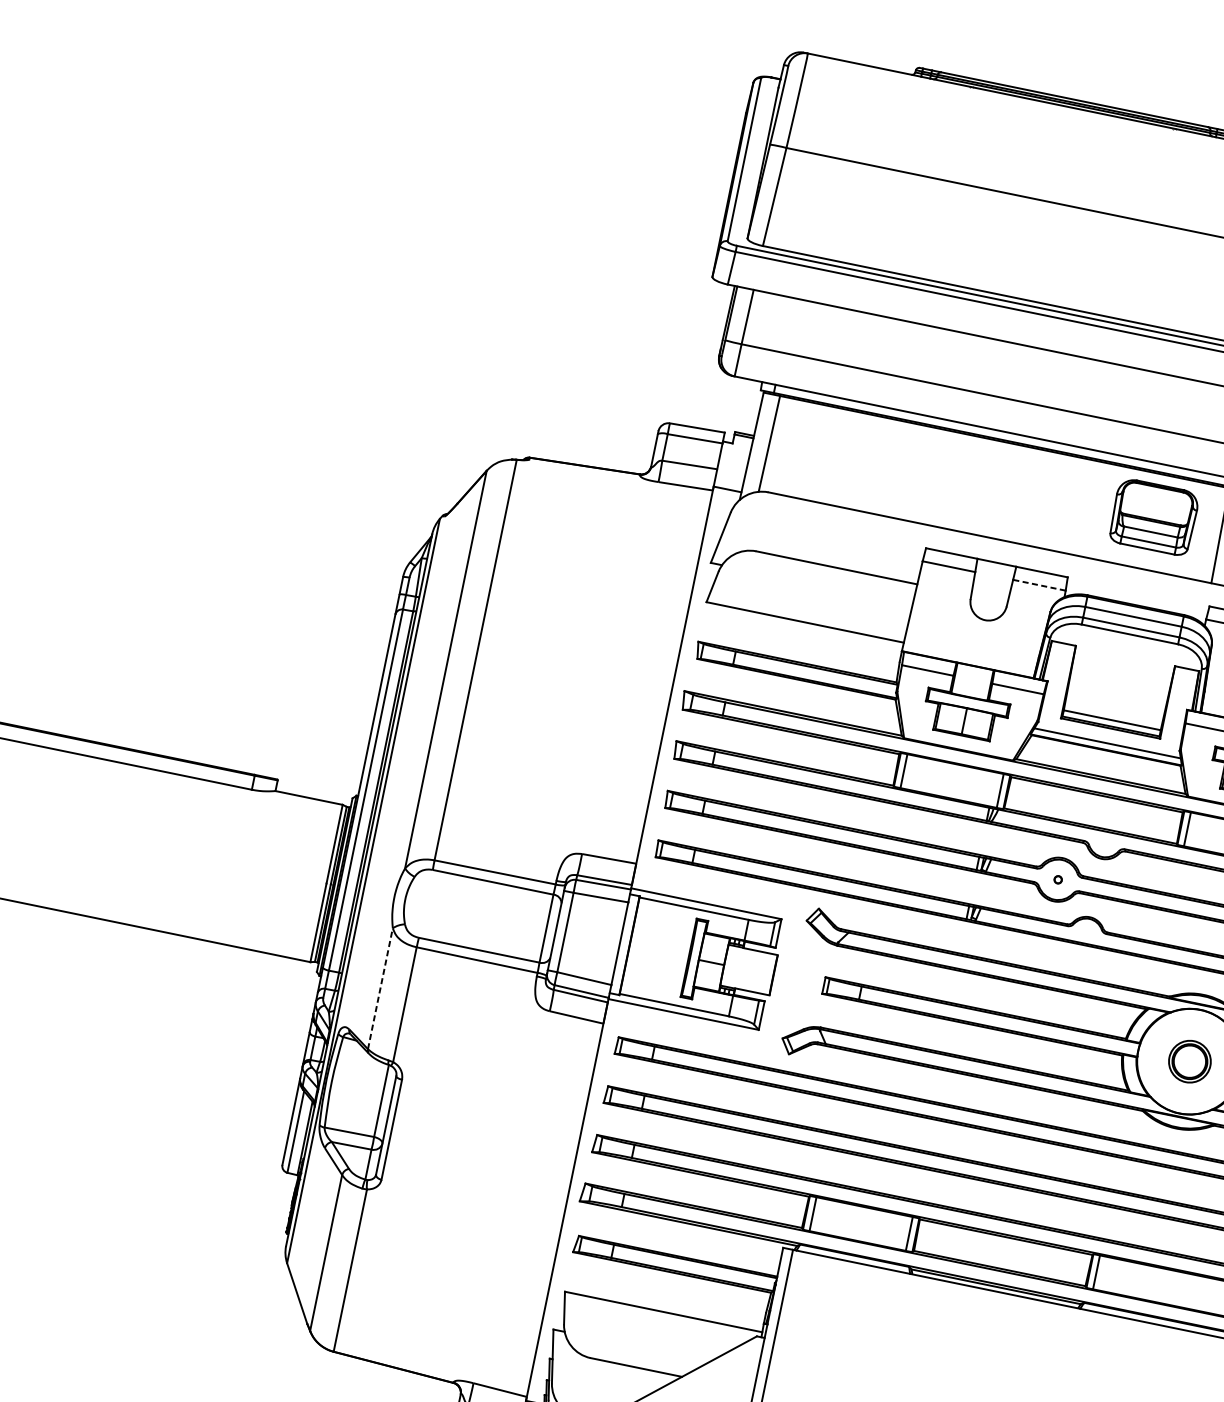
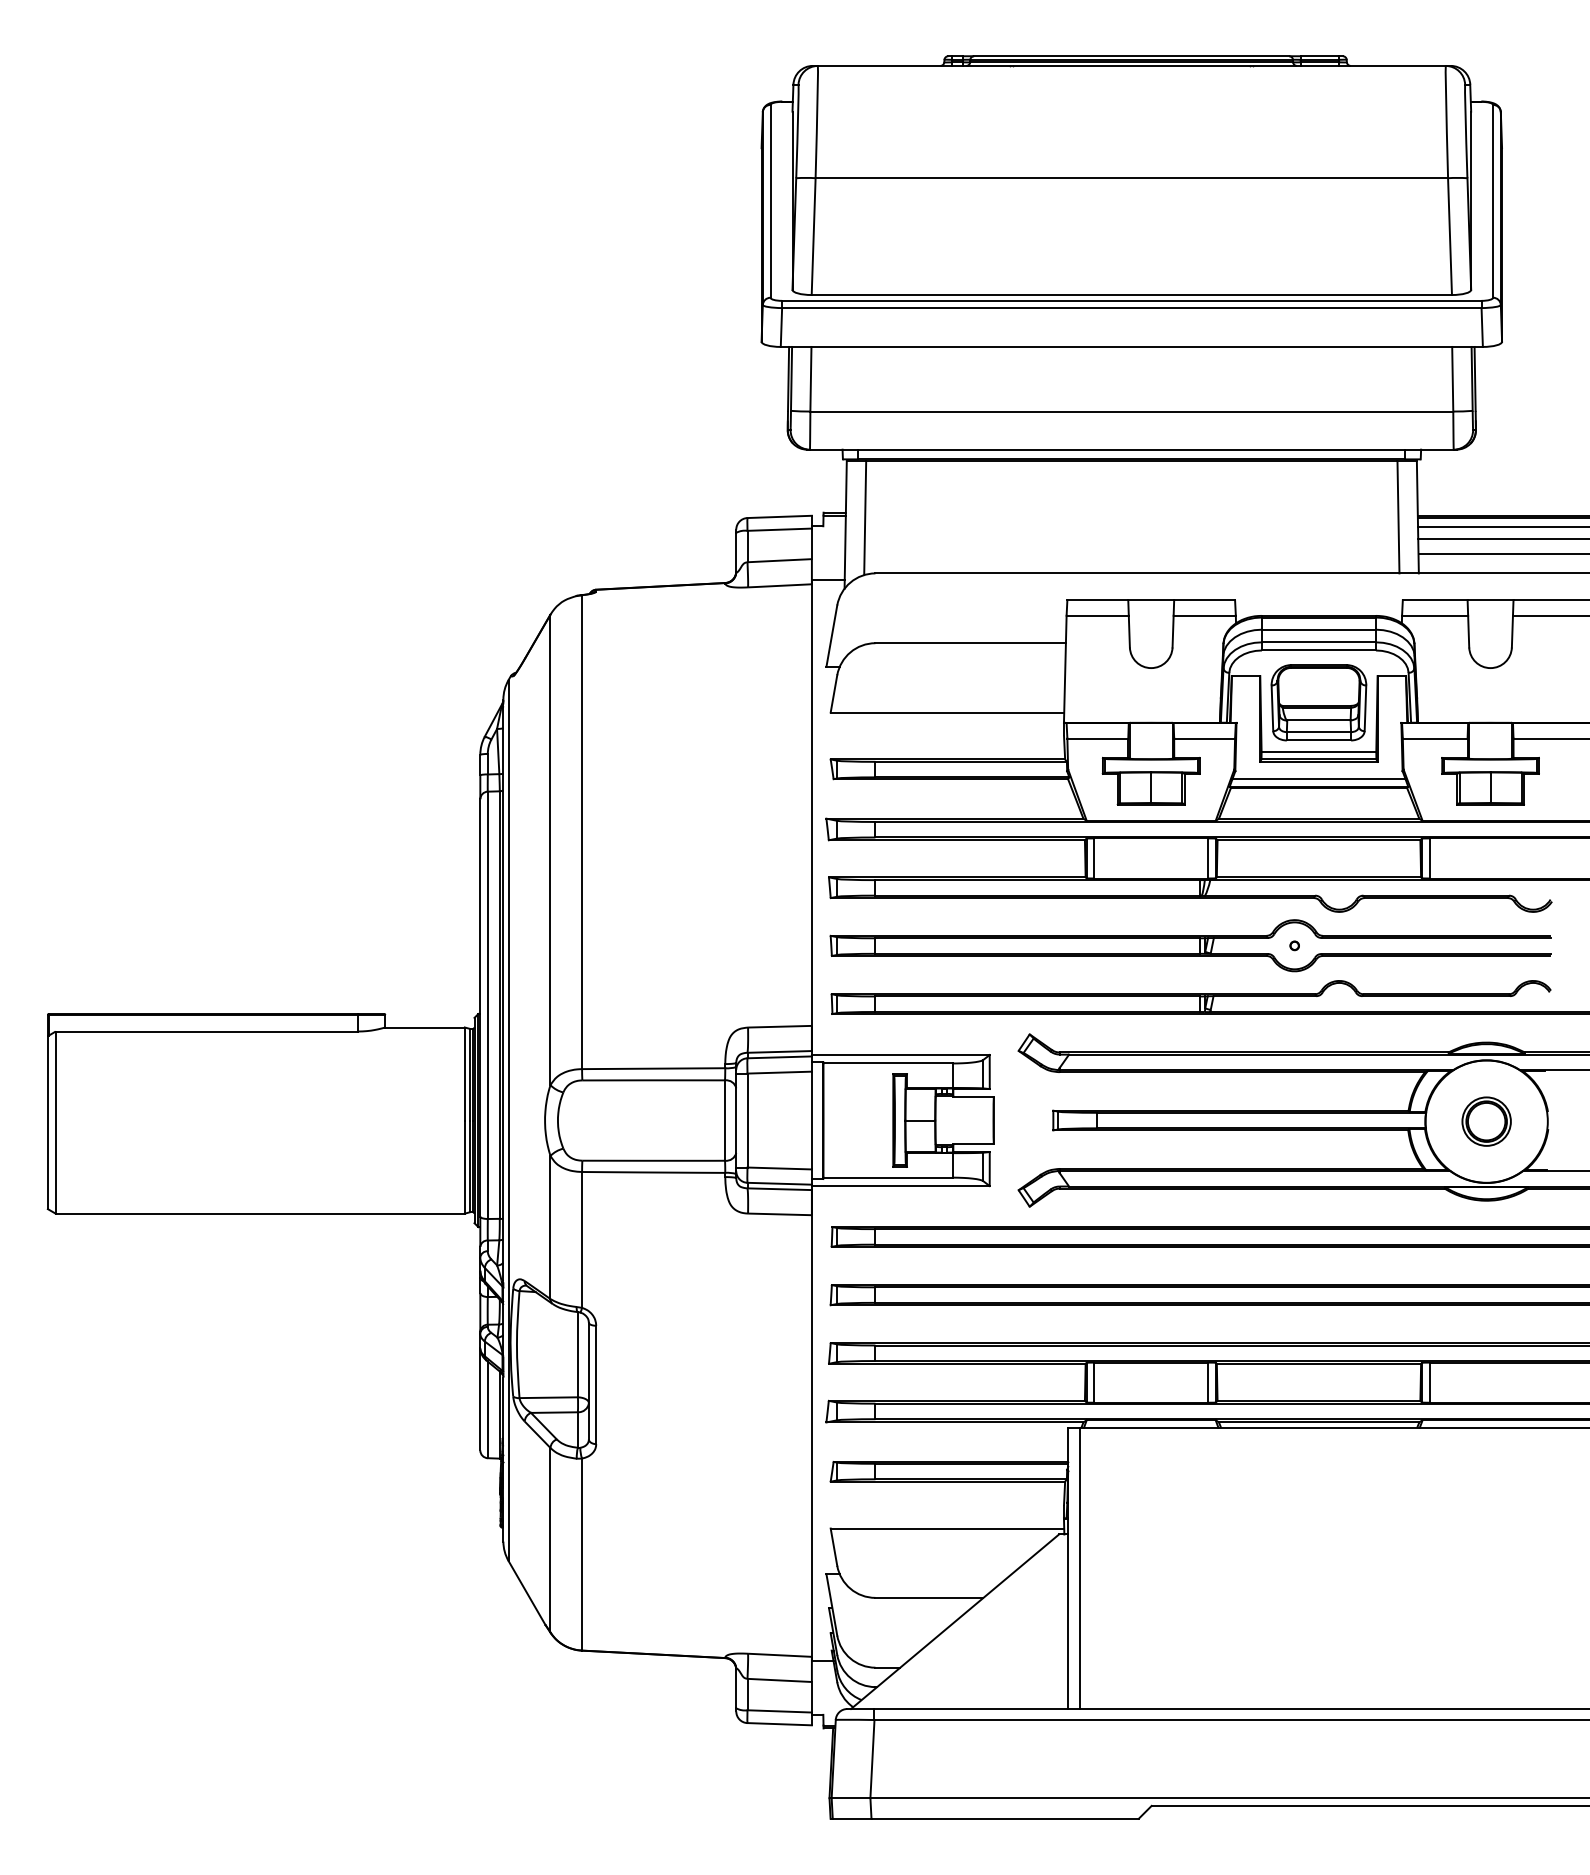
part: (1153, 516) -> (1318, 702), moved
line: (1039, 584) -> (1204, 615), dashed -> solid
line: (380, 988) -> (550, 1227), dashed -> solid

